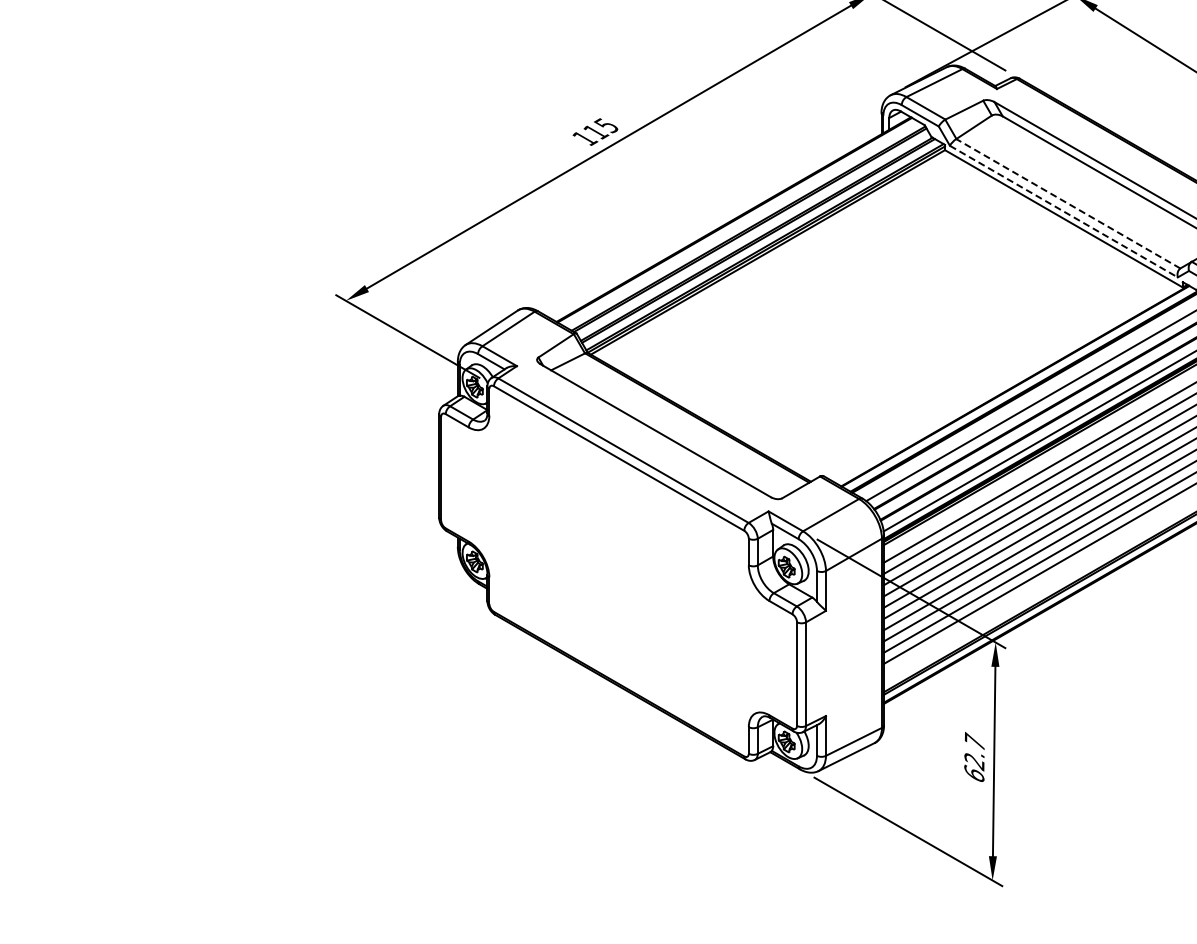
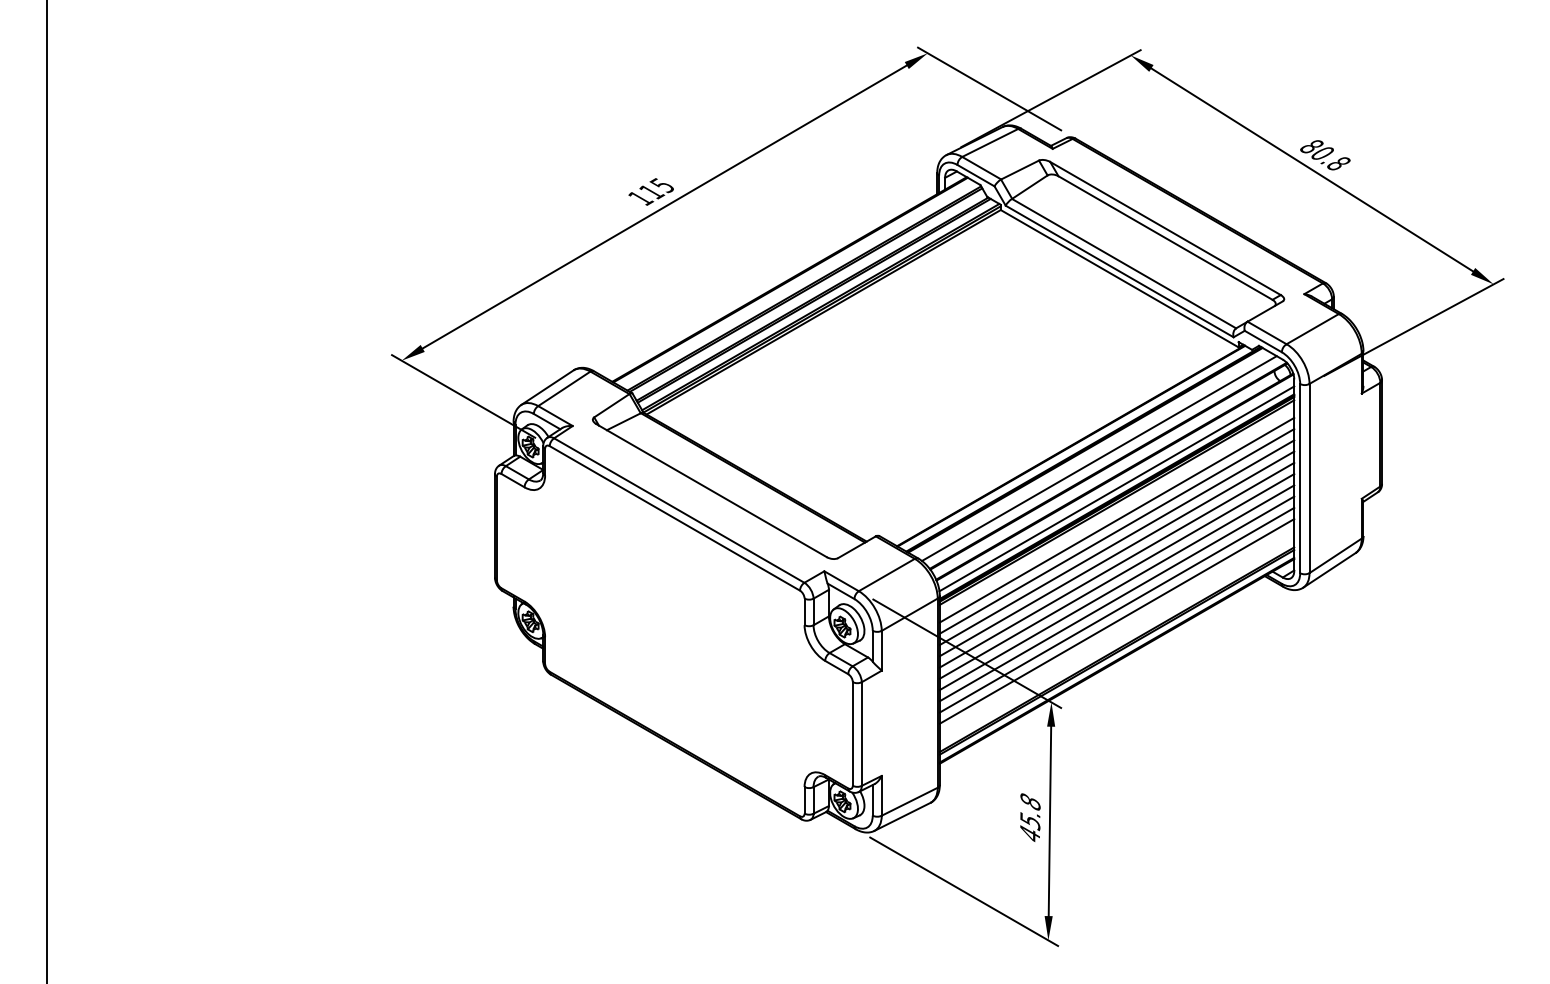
line: (1067, 203) -> (1123, 263), dashed -> solid
line: (1063, 211) -> (1119, 271), dashed -> solid
text: (974, 756) -> (1030, 816), 62.7 -> 45.8

